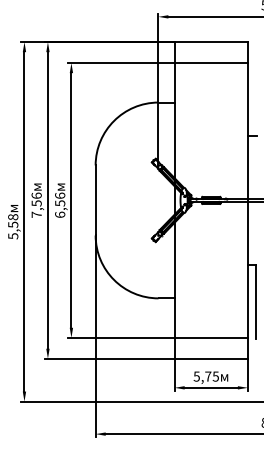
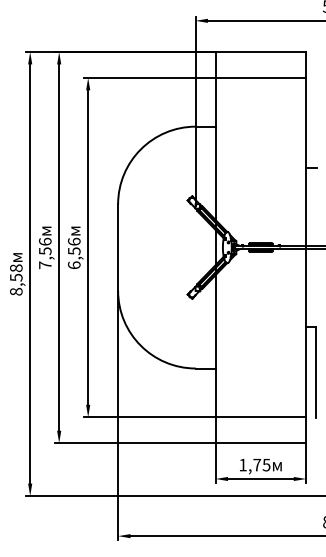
text: (13, 236) -> (16, 291), 5,58 -> 8,58
text: (196, 376) -> (242, 464), 5,75 -> 1,75

